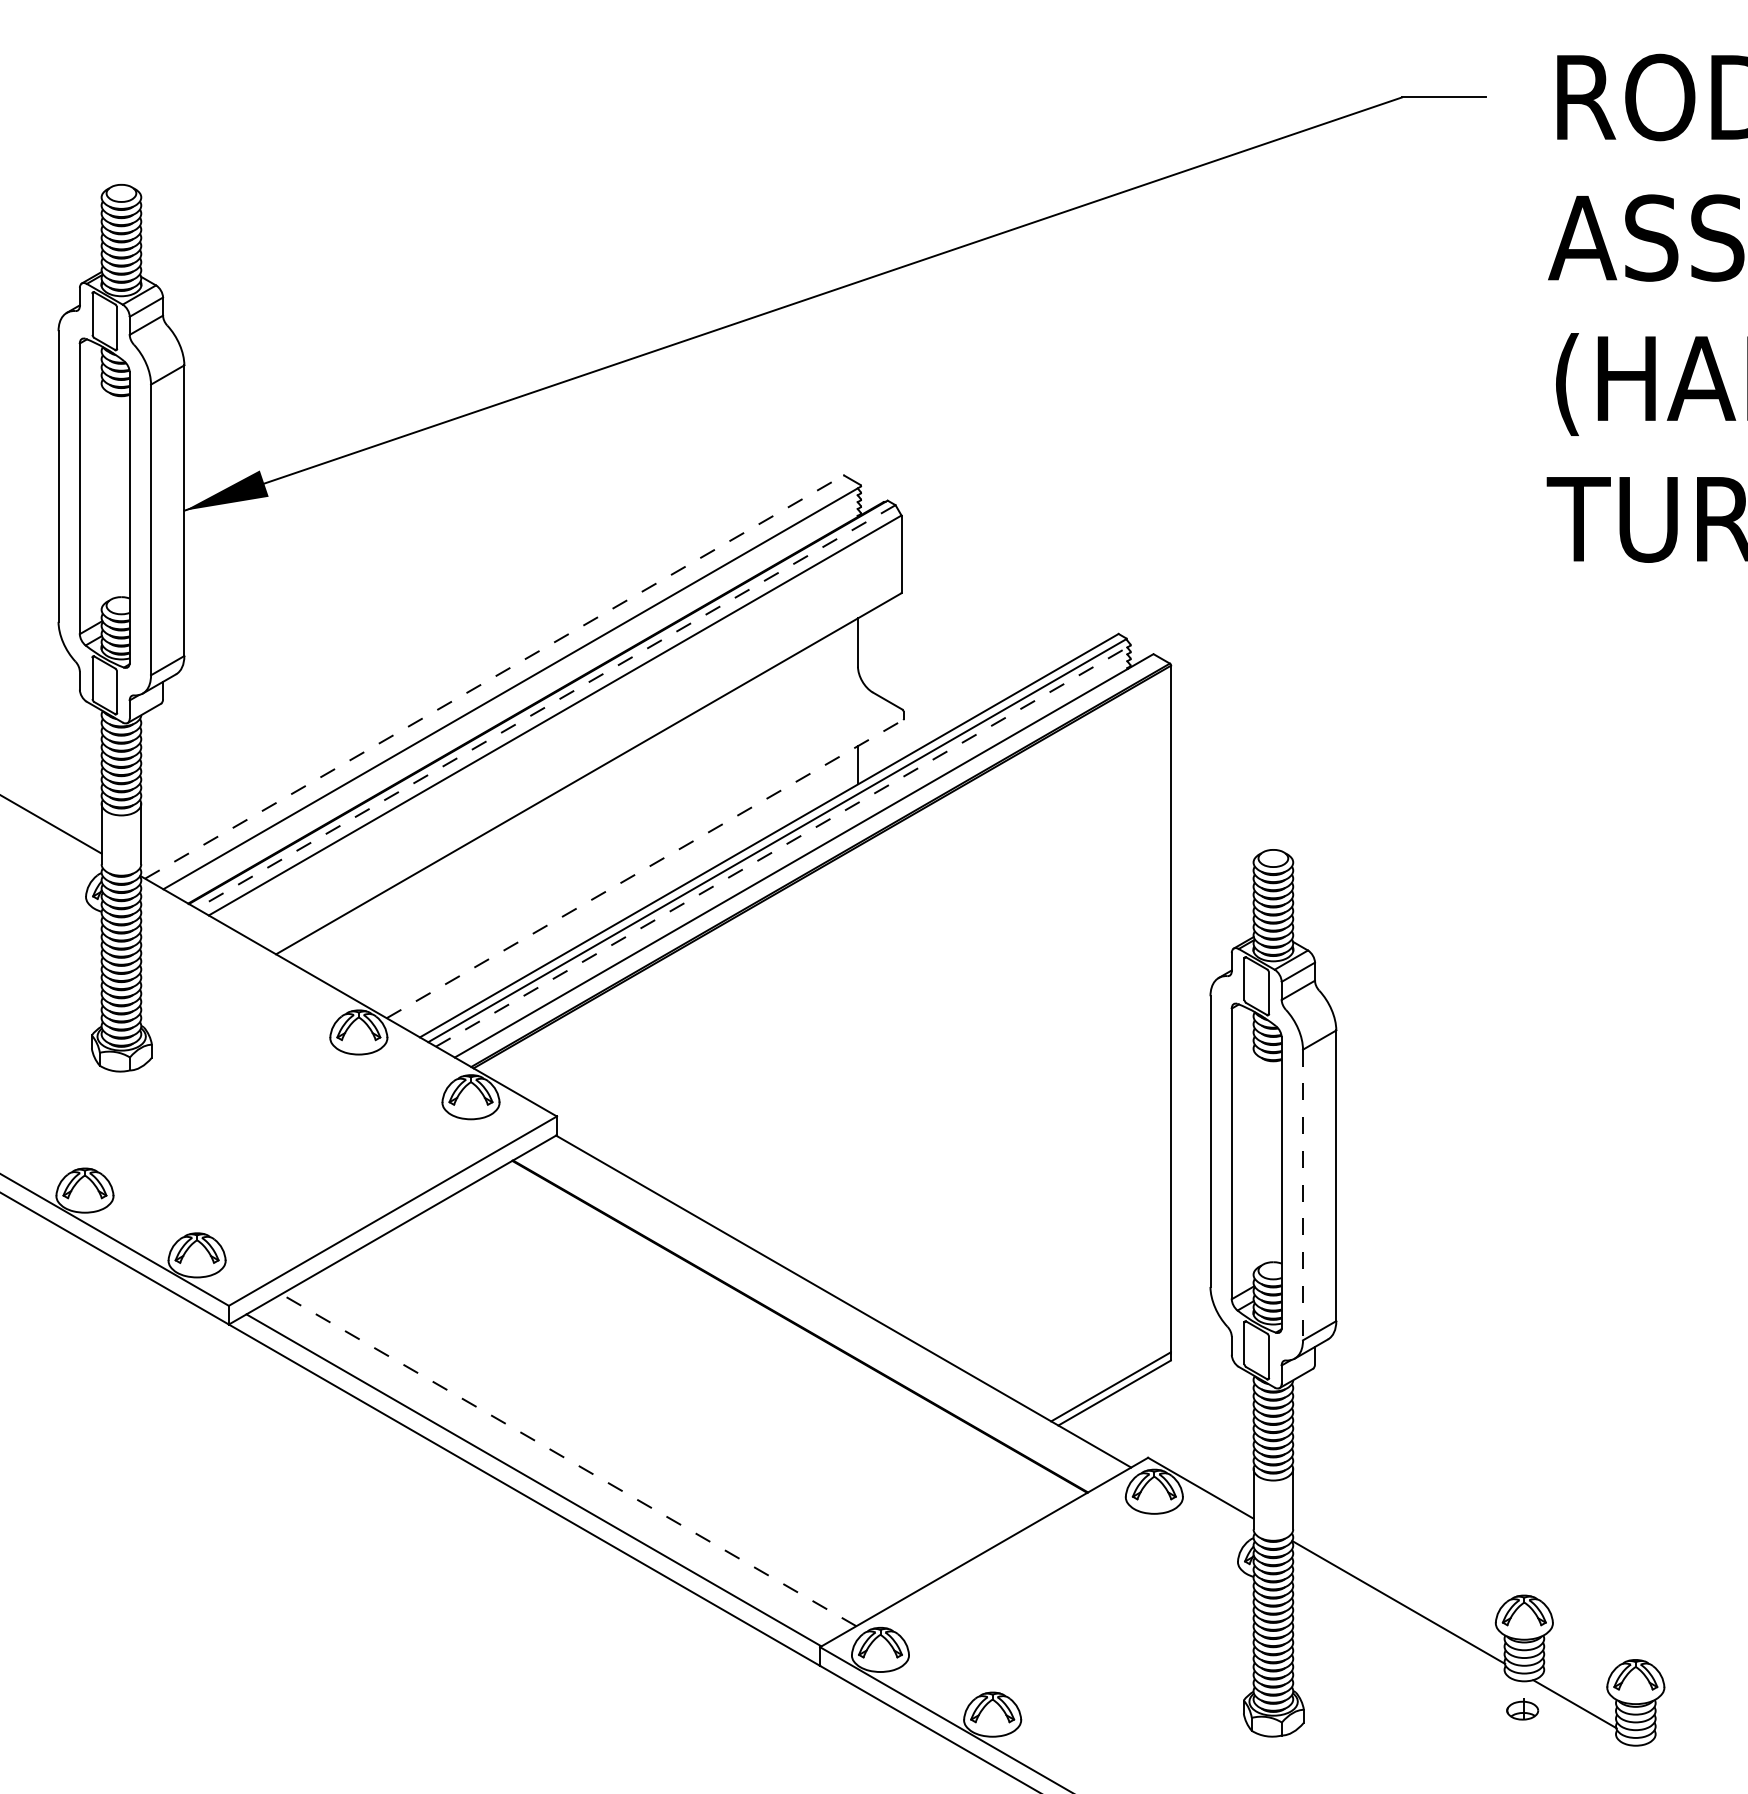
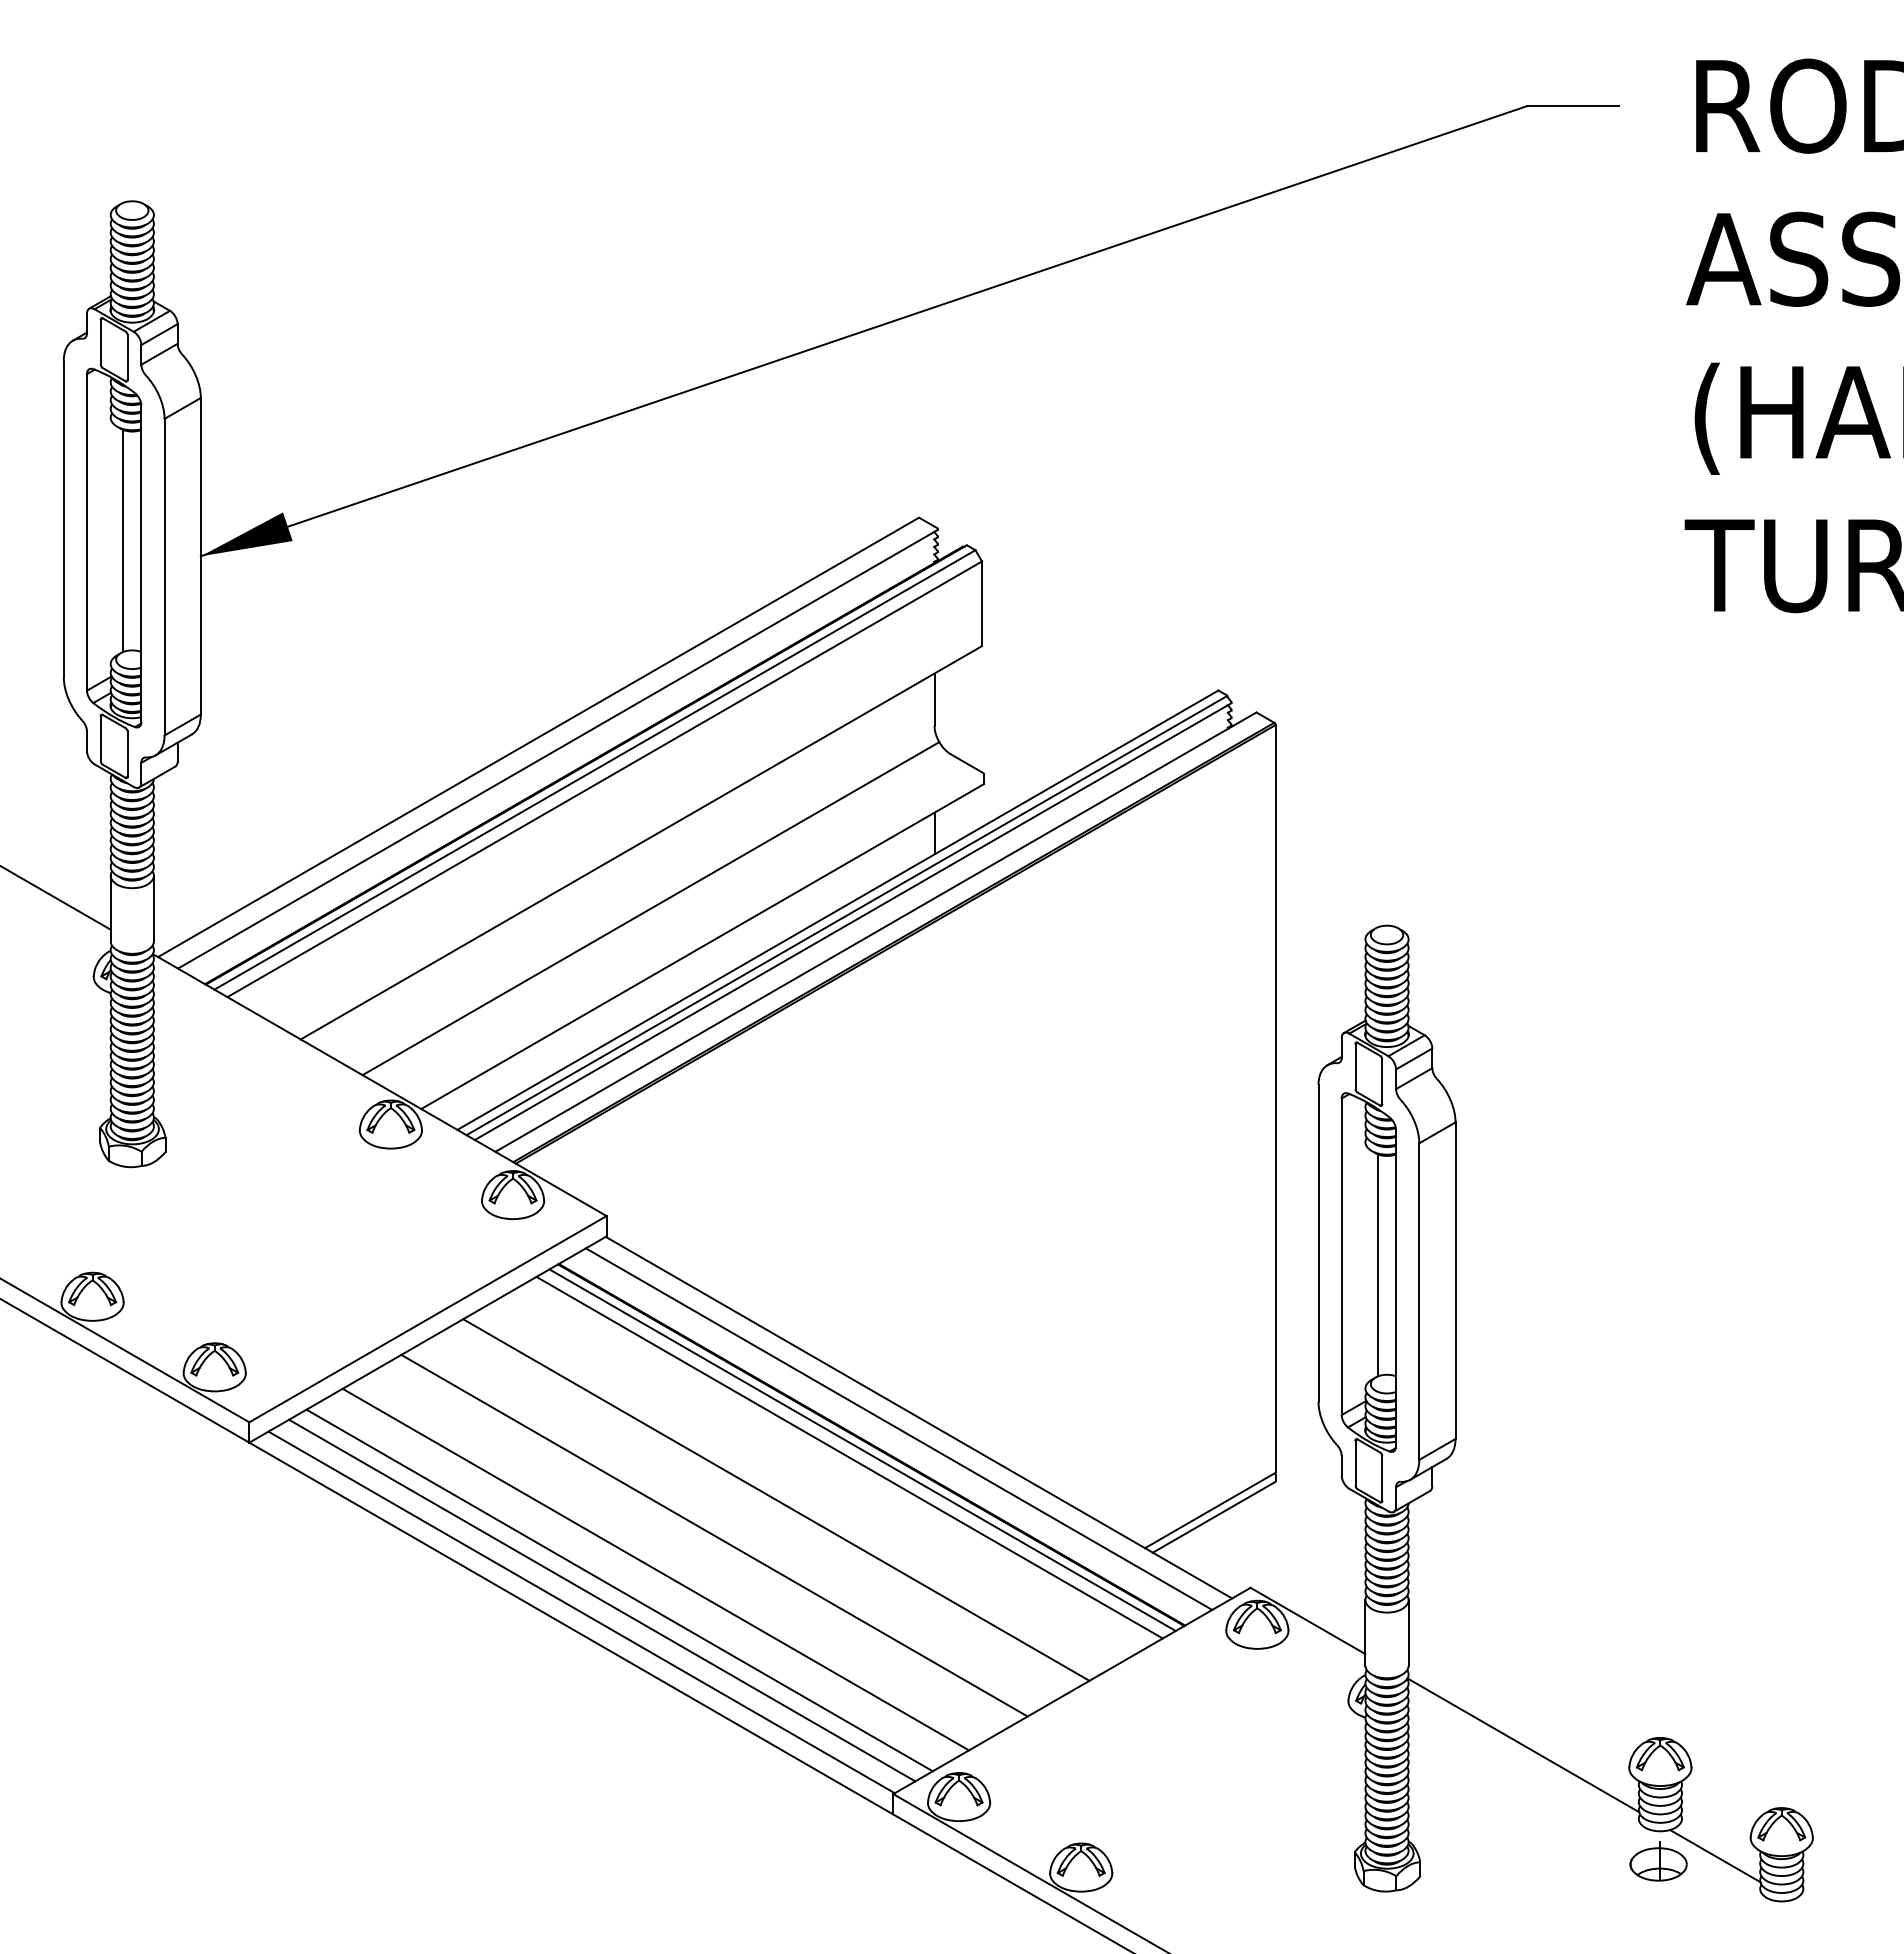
line: (113, 496) -> (123, 540), added
line: (494, 677) -> (538, 737), dashed -> solid
line: (545, 707) -> (594, 770), dashed -> solid
line: (597, 834) -> (650, 908), added
line: (781, 846) -> (851, 922), dashed -> solid
line: (644, 868) -> (702, 946), dashed -> solid
line: (1264, 1161) -> (1377, 1265), added
line: (1303, 1195) -> (1419, 1302), dashed -> solid
line: (824, 1311) -> (898, 1428), added
line: (791, 1331) -> (862, 1450), added
line: (779, 1338) -> (849, 1457), added
line: (712, 1376) -> (776, 1499), added
line: (655, 1409) -> (714, 1535), added
line: (601, 1440) -> (655, 1569), added
line: (568, 1460) -> (619, 1590), dashed -> solid
line: (553, 1469) -> (602, 1600), added
part: (1522, 1709) -> (1658, 1861), size x1.67

